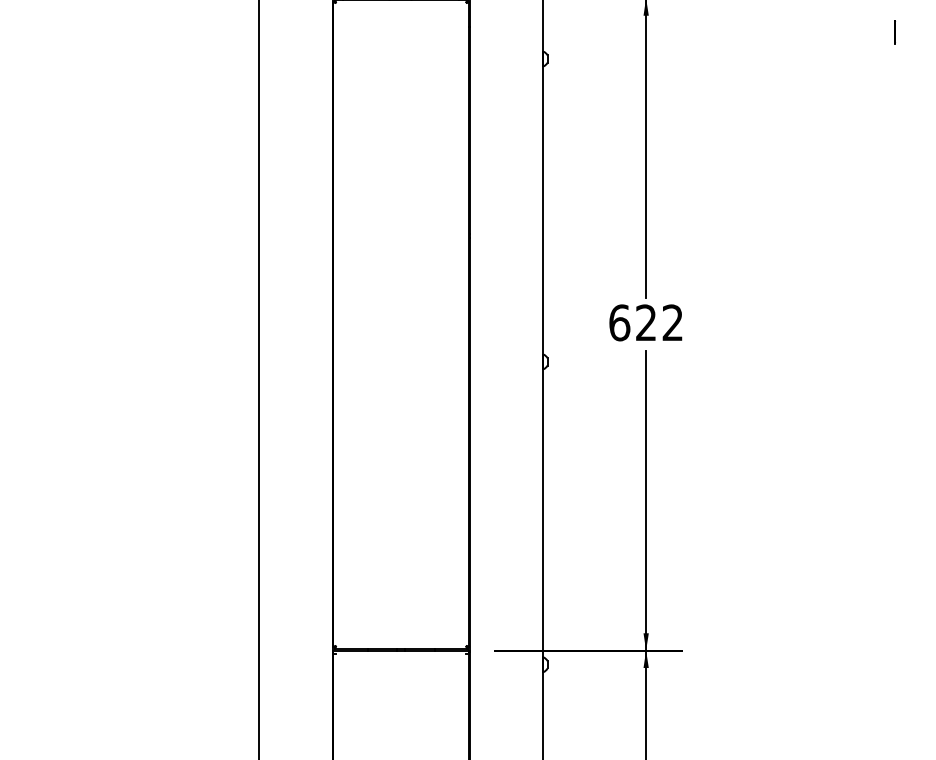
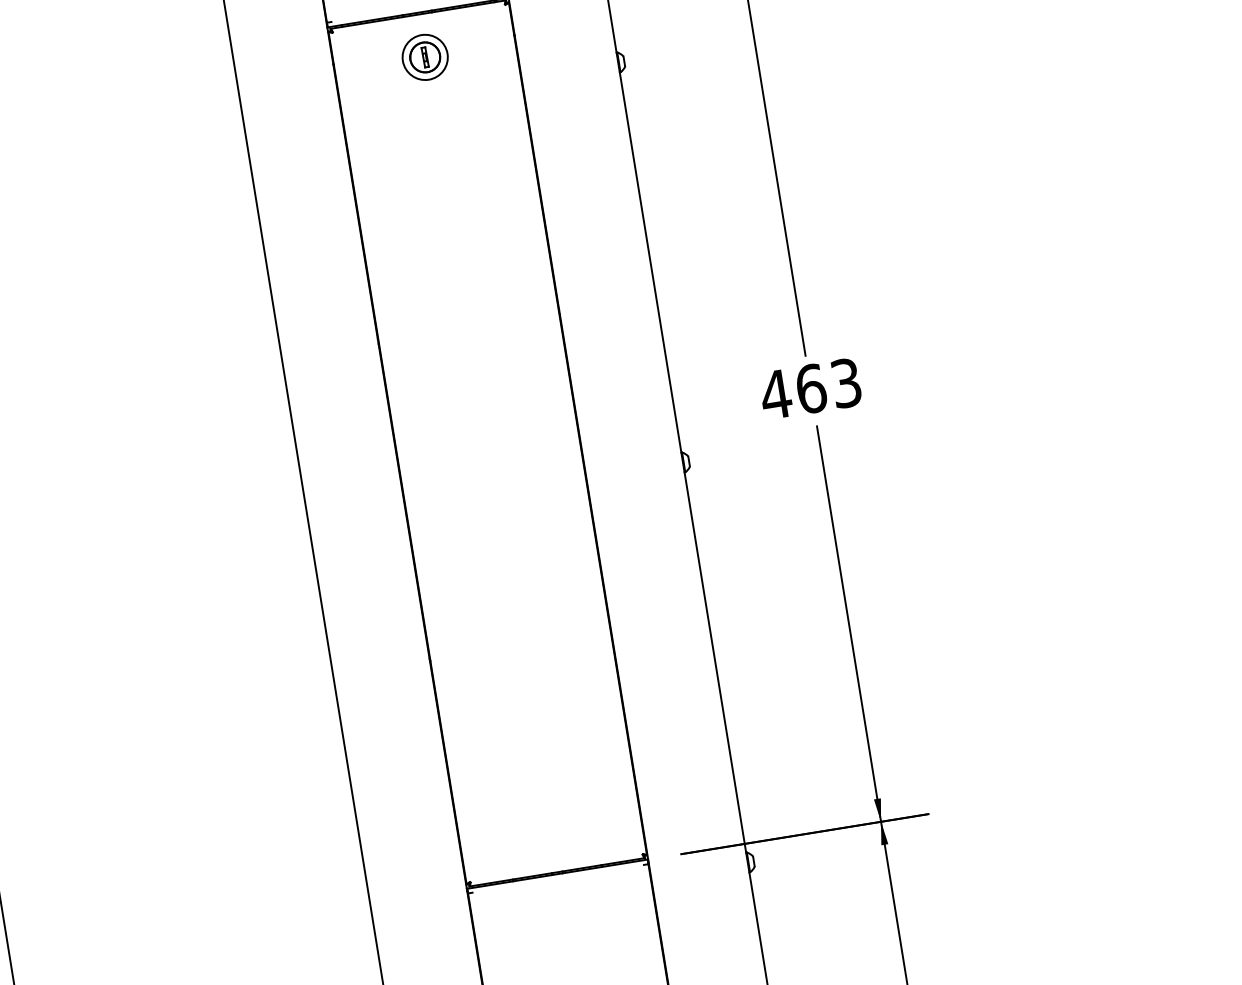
part: (400, 31) -> (424, 56), added
text: (645, 322) -> (810, 388), 622 -> 463

